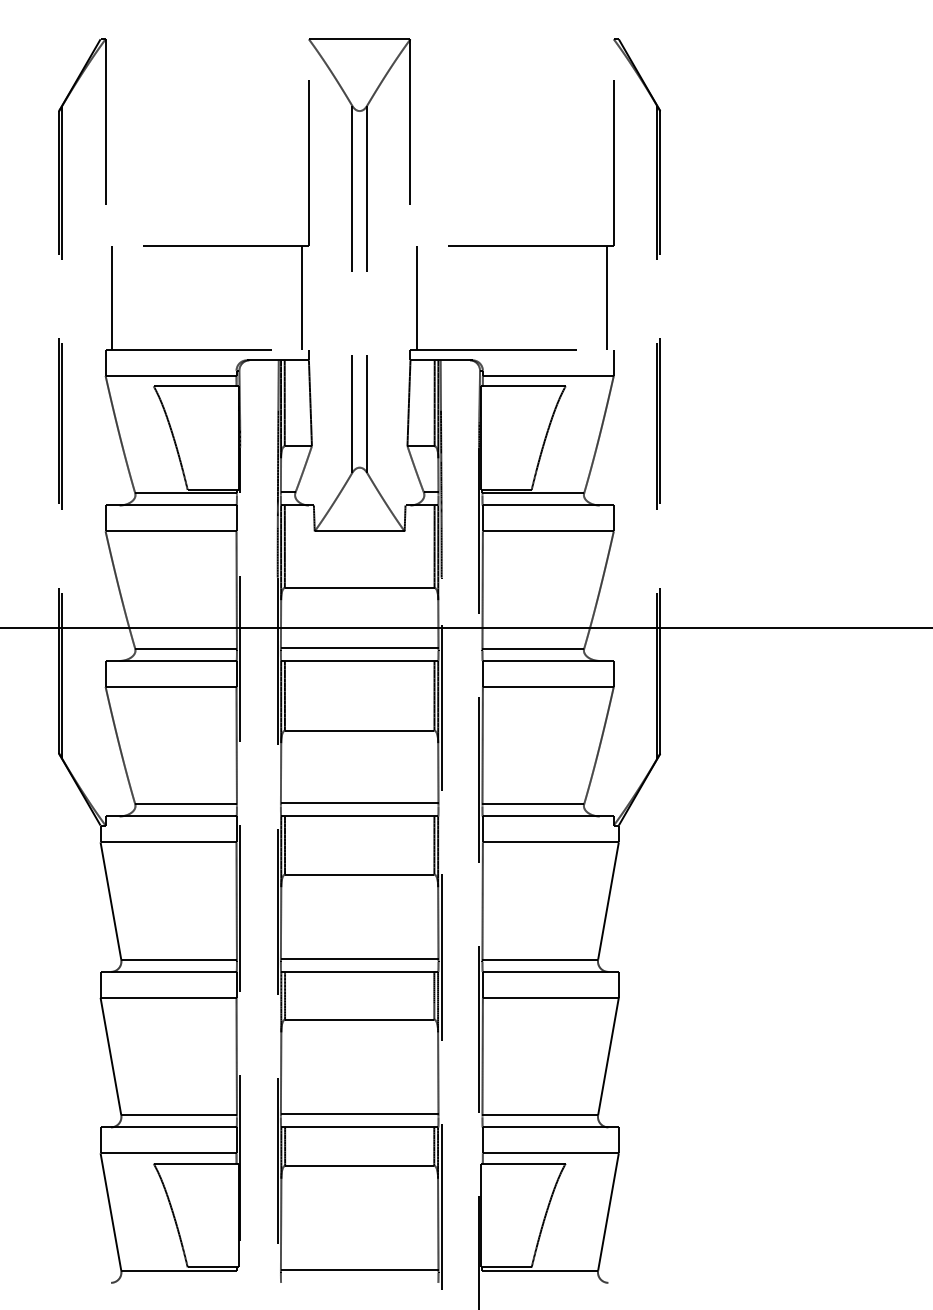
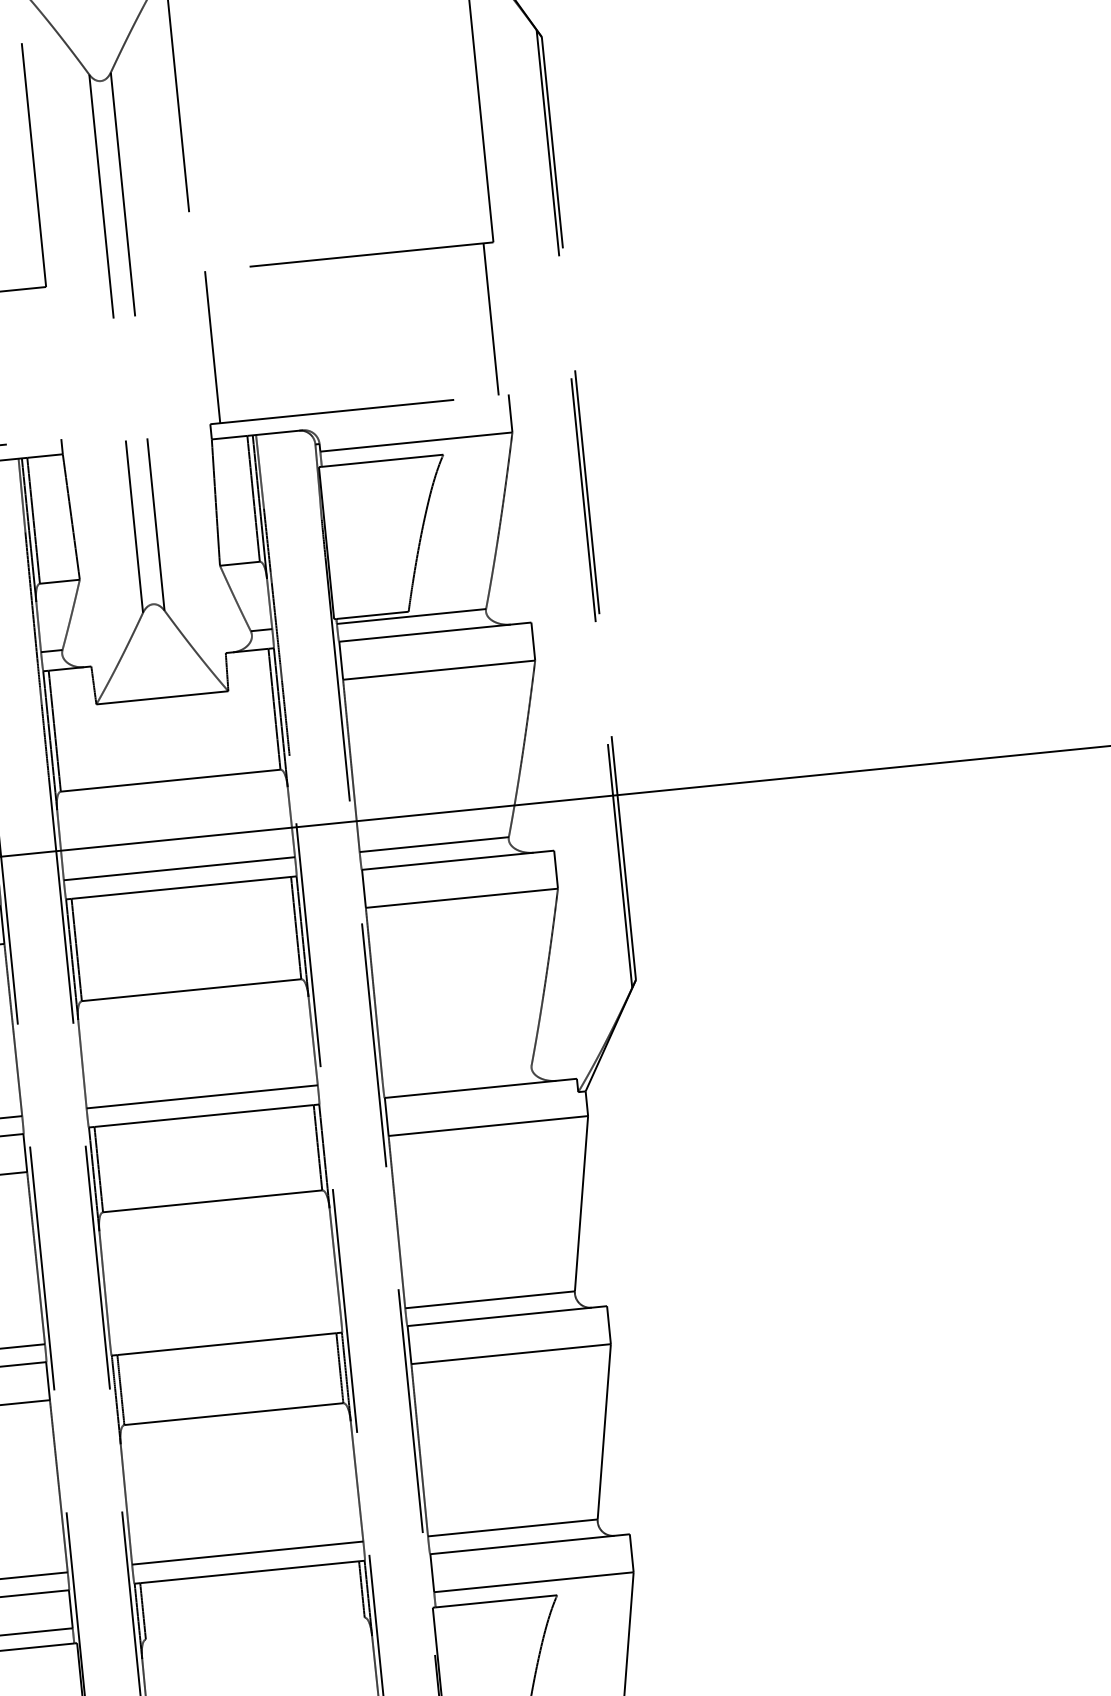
line: (302, 298) -> (44, 364), removed
line: (533, 804) -> (457, 1073), removed
line: (359, 958) -> (224, 1324), removed
line: (359, 1165) -> (254, 1628), removed

